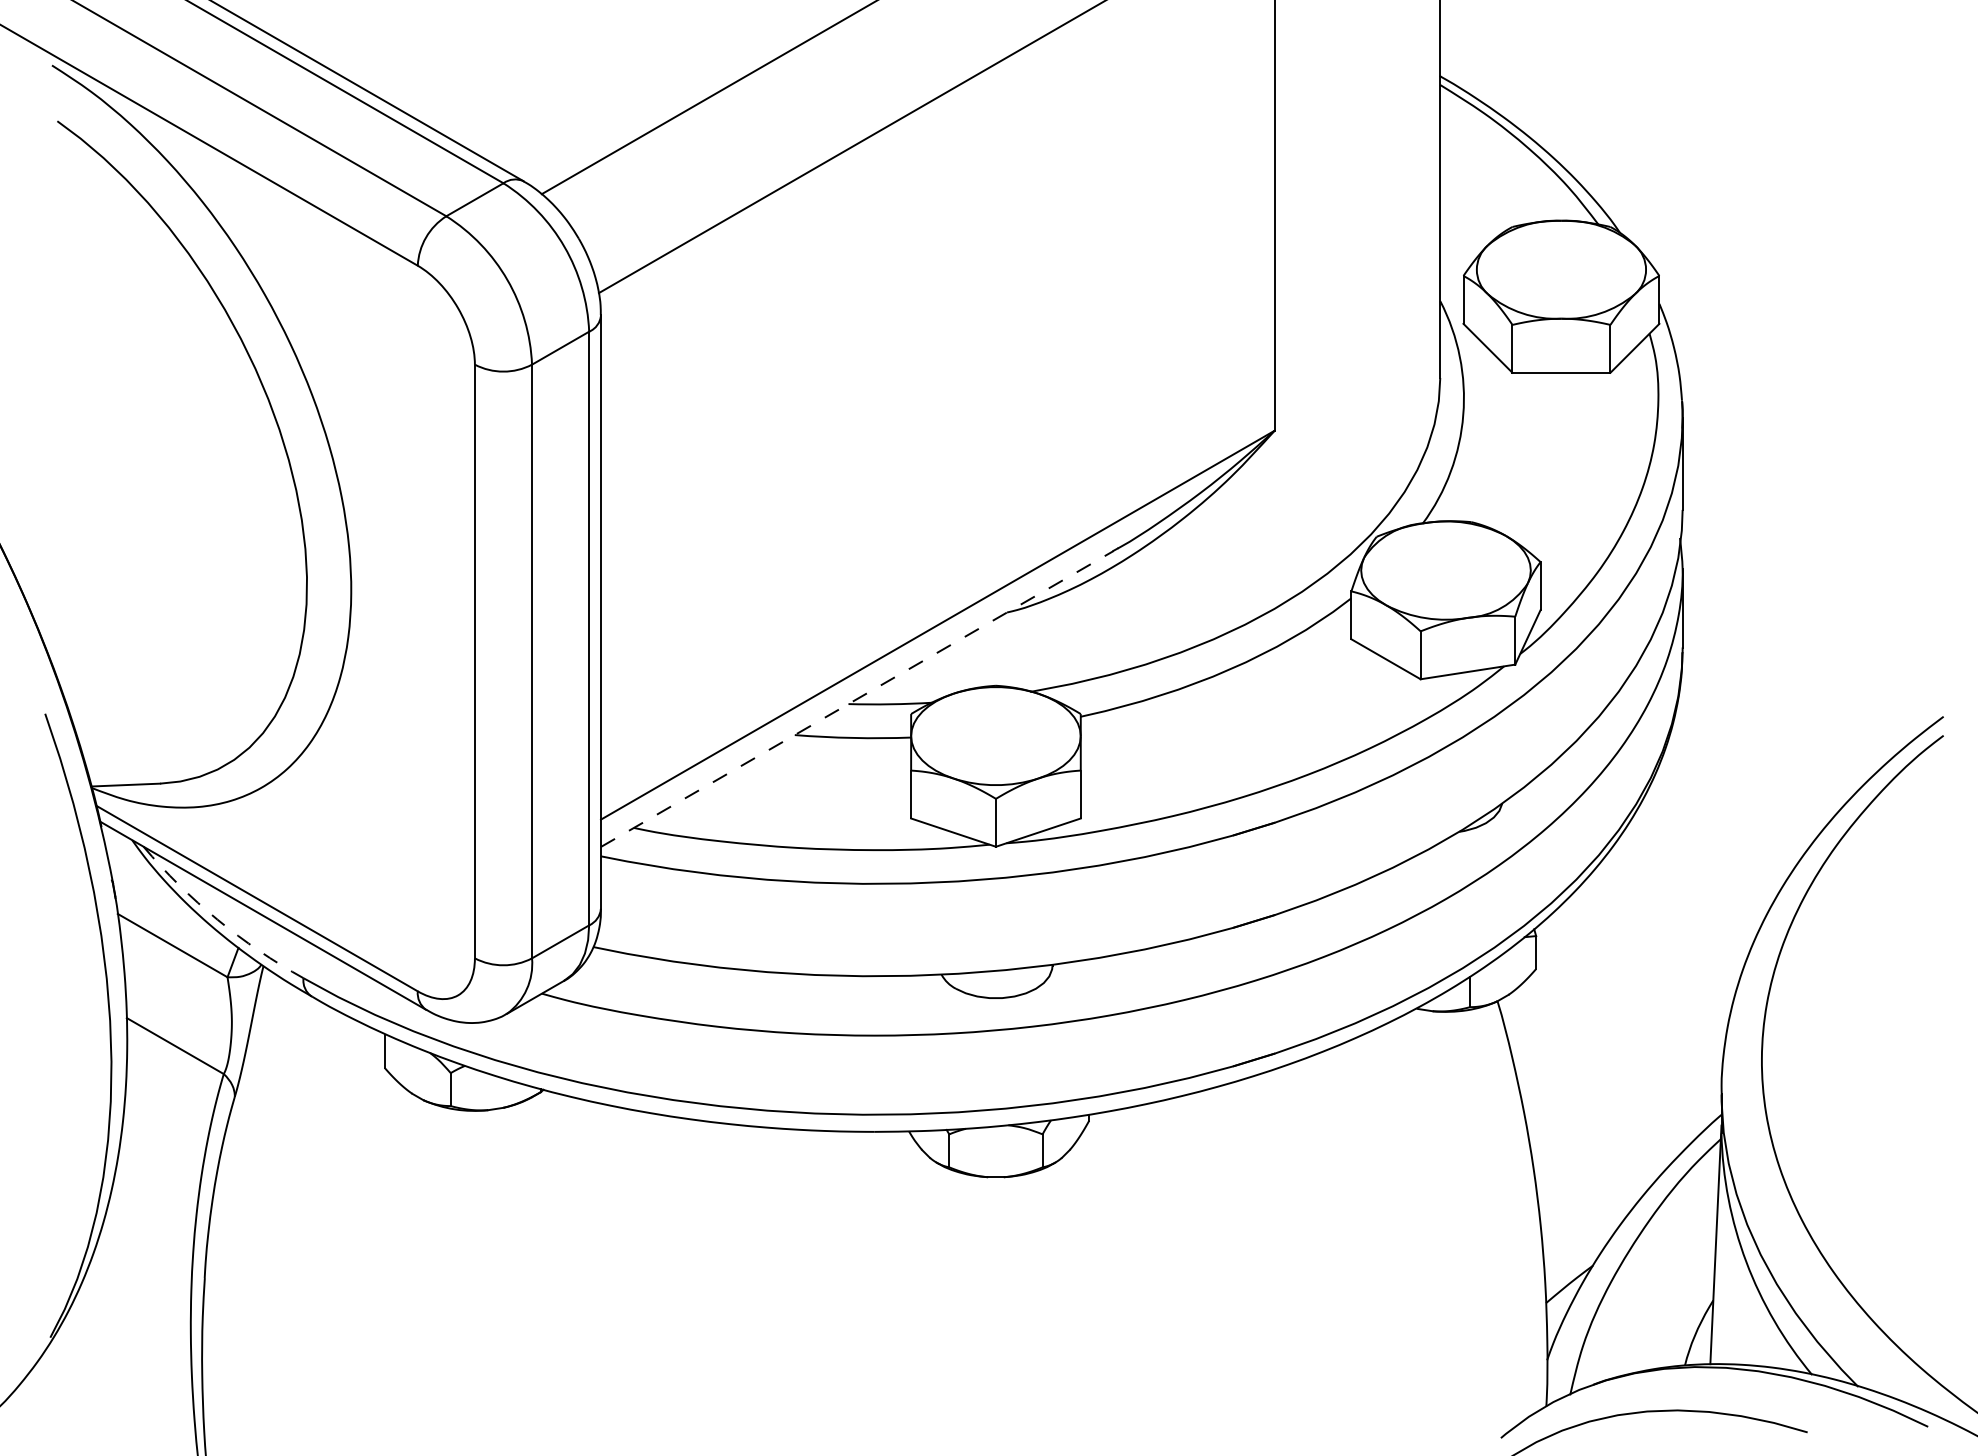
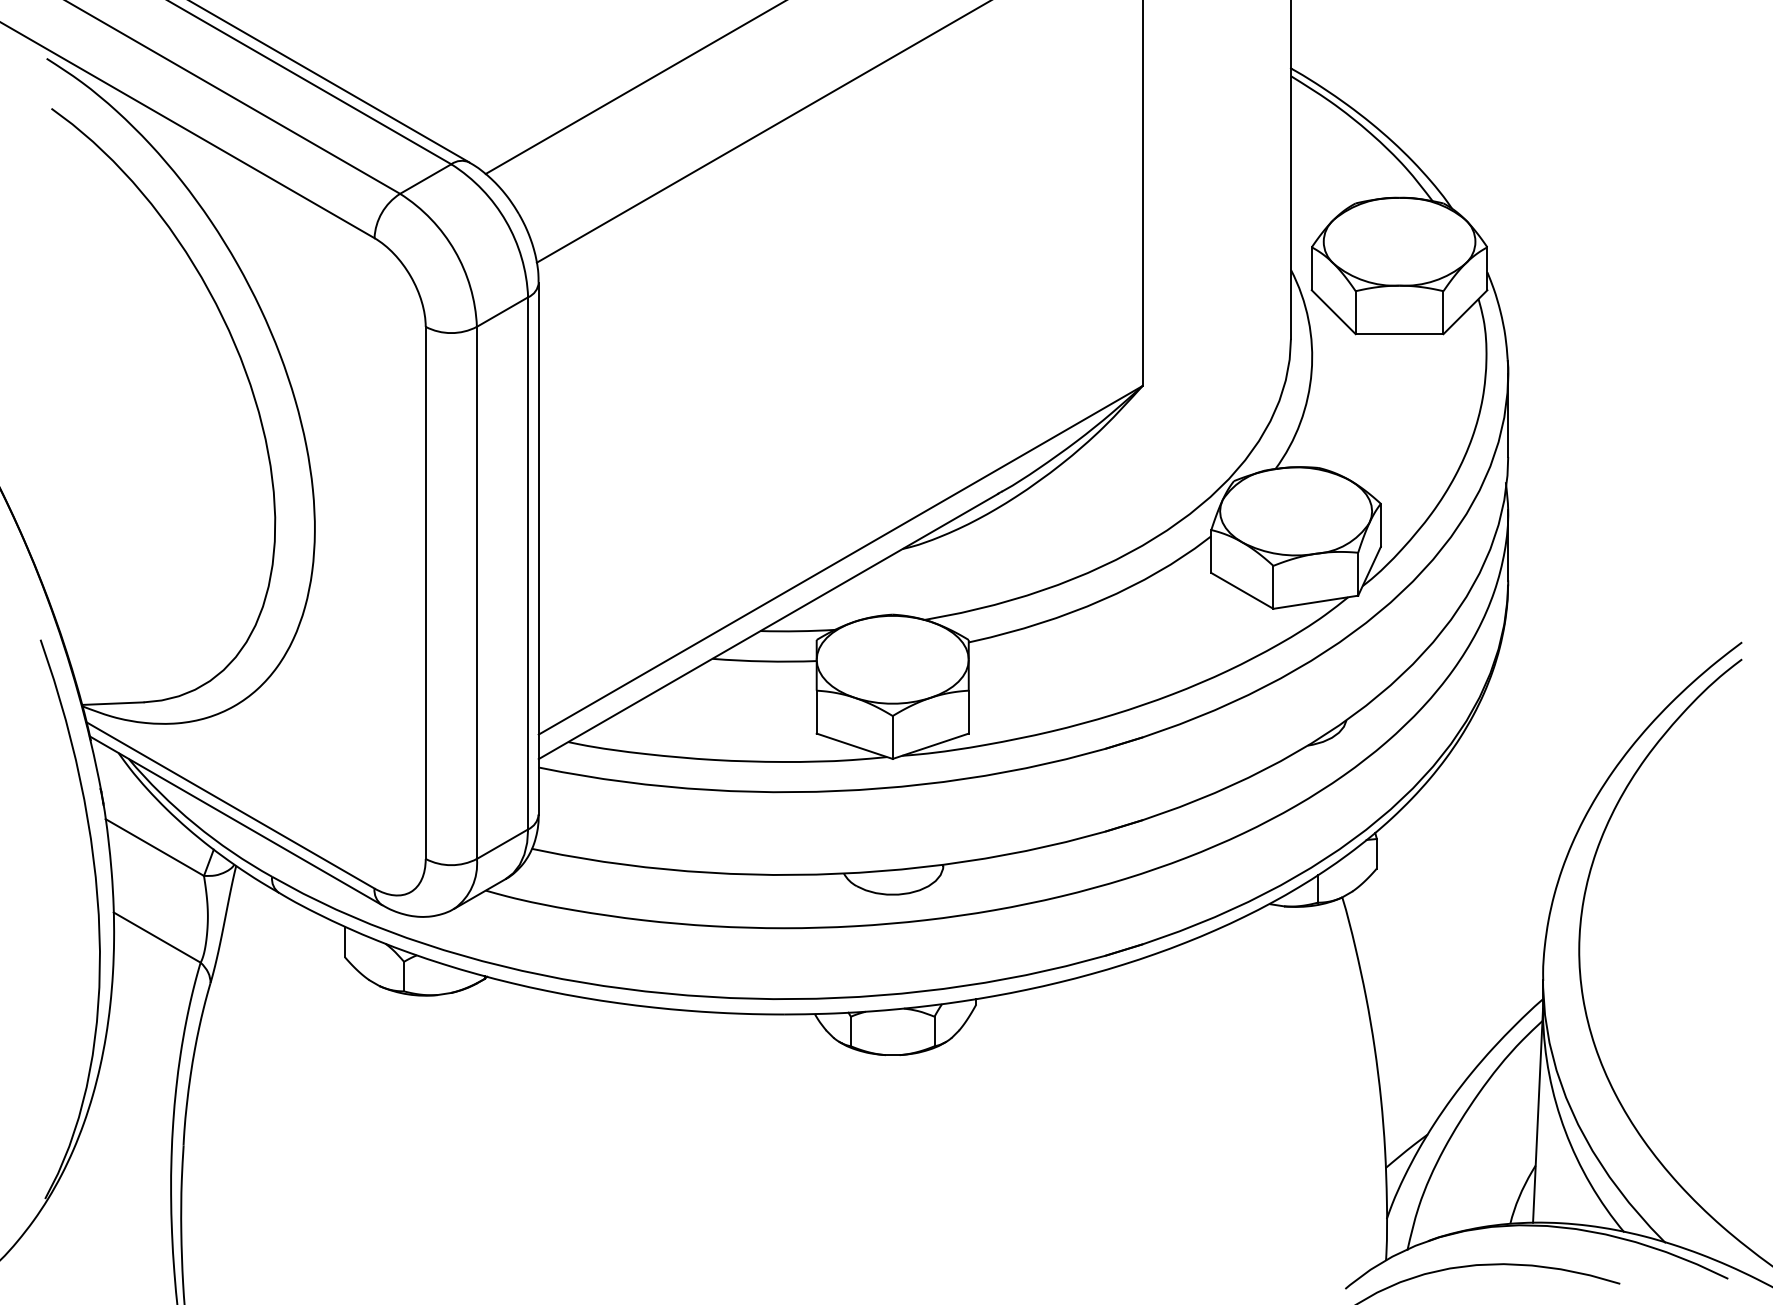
line: (857, 698) -> (768, 626), dashed -> solid
arc: (218, 919) -> (195, 824), dashed -> solid

